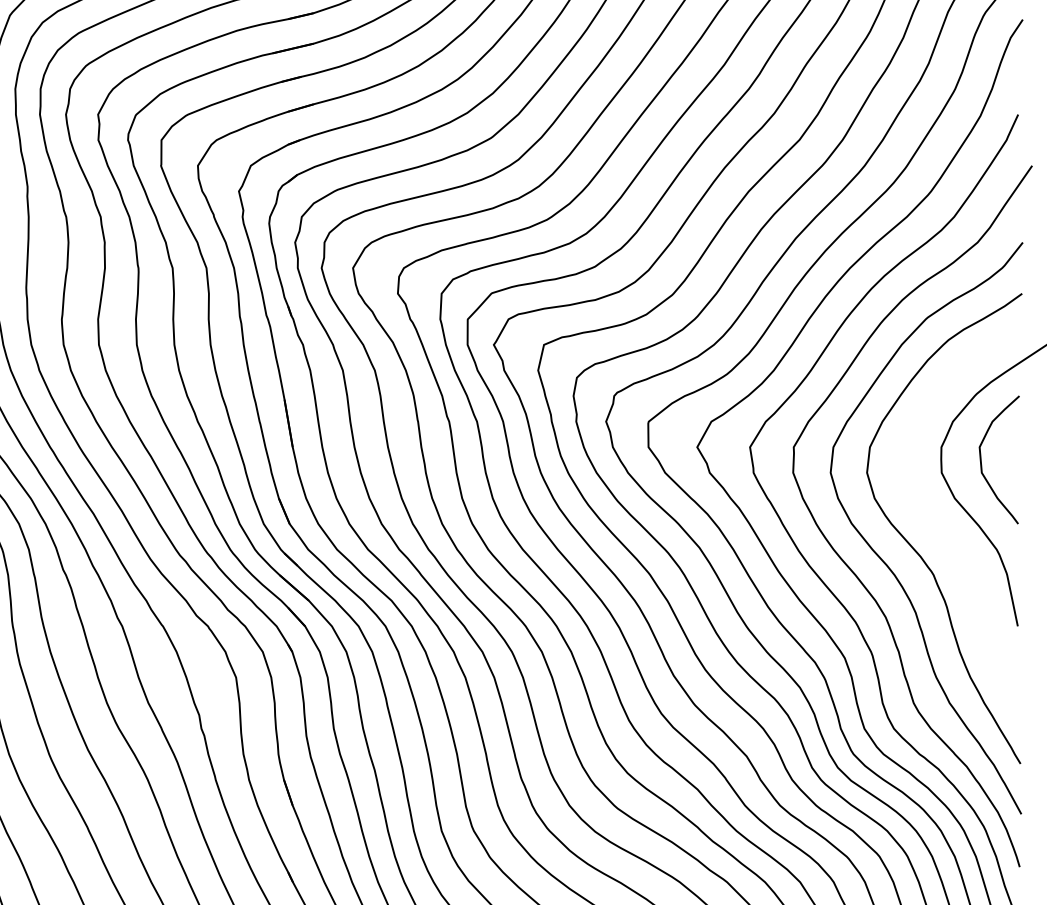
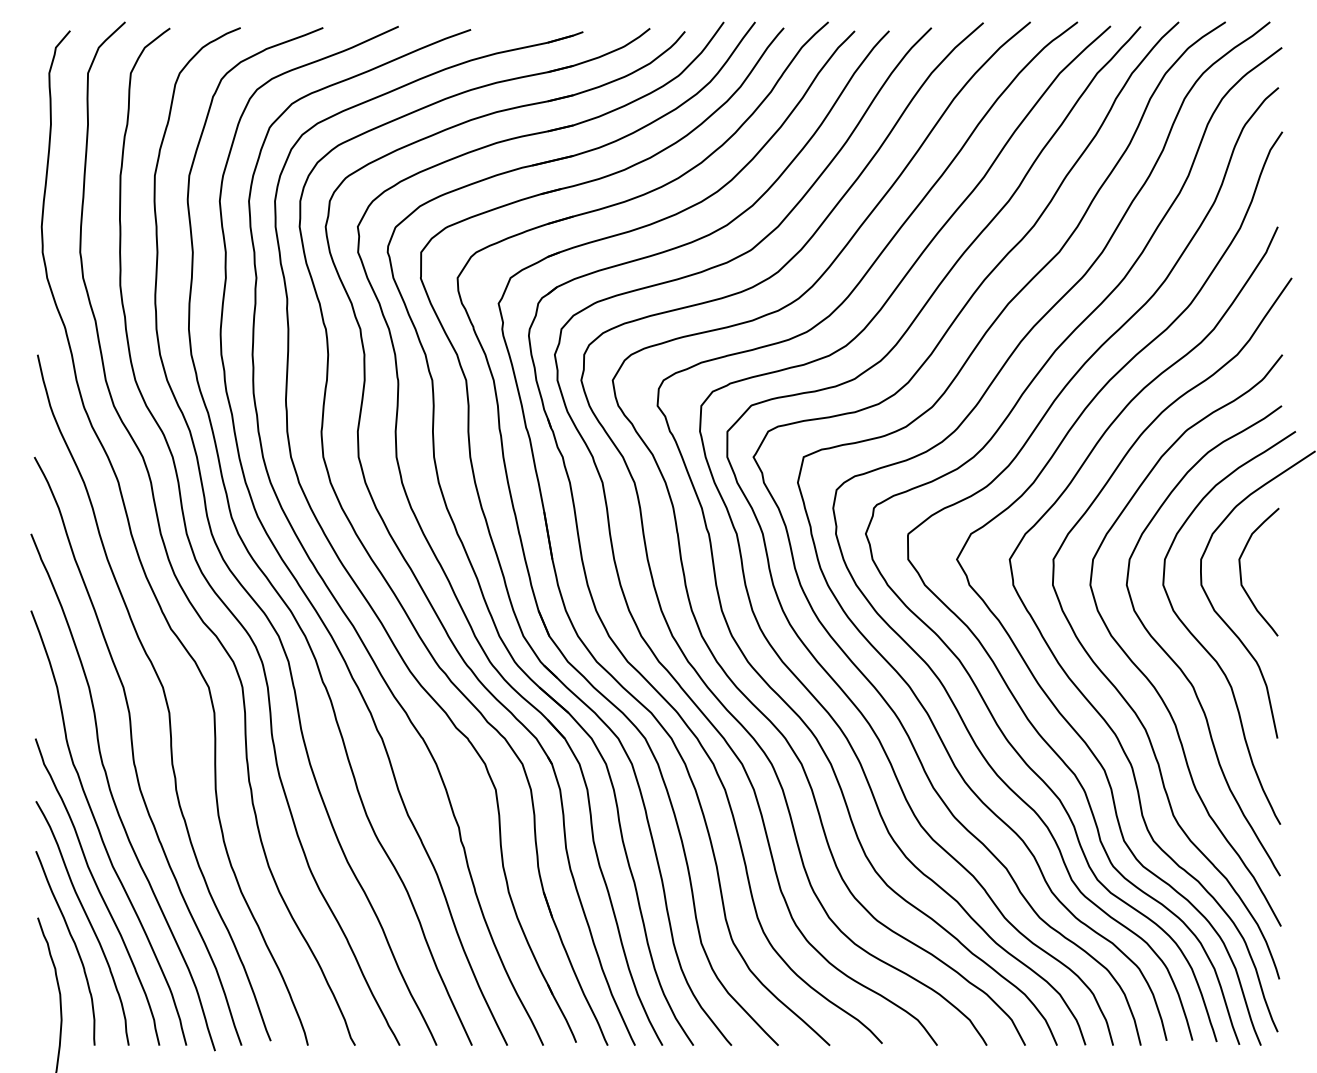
curve: (944, 534) -> (1204, 646), added

